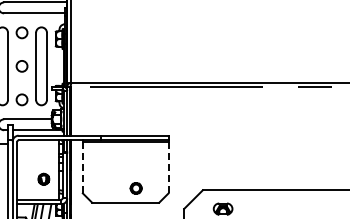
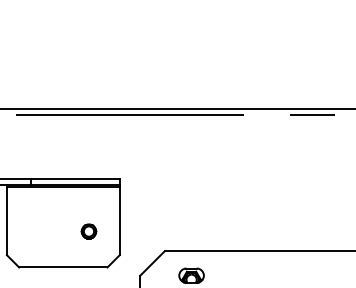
line: (82, 167) -> (6, 221), dashed -> solid
line: (168, 167) -> (119, 221), dashed -> solid
part: (135, 188) -> (88, 231), moved

